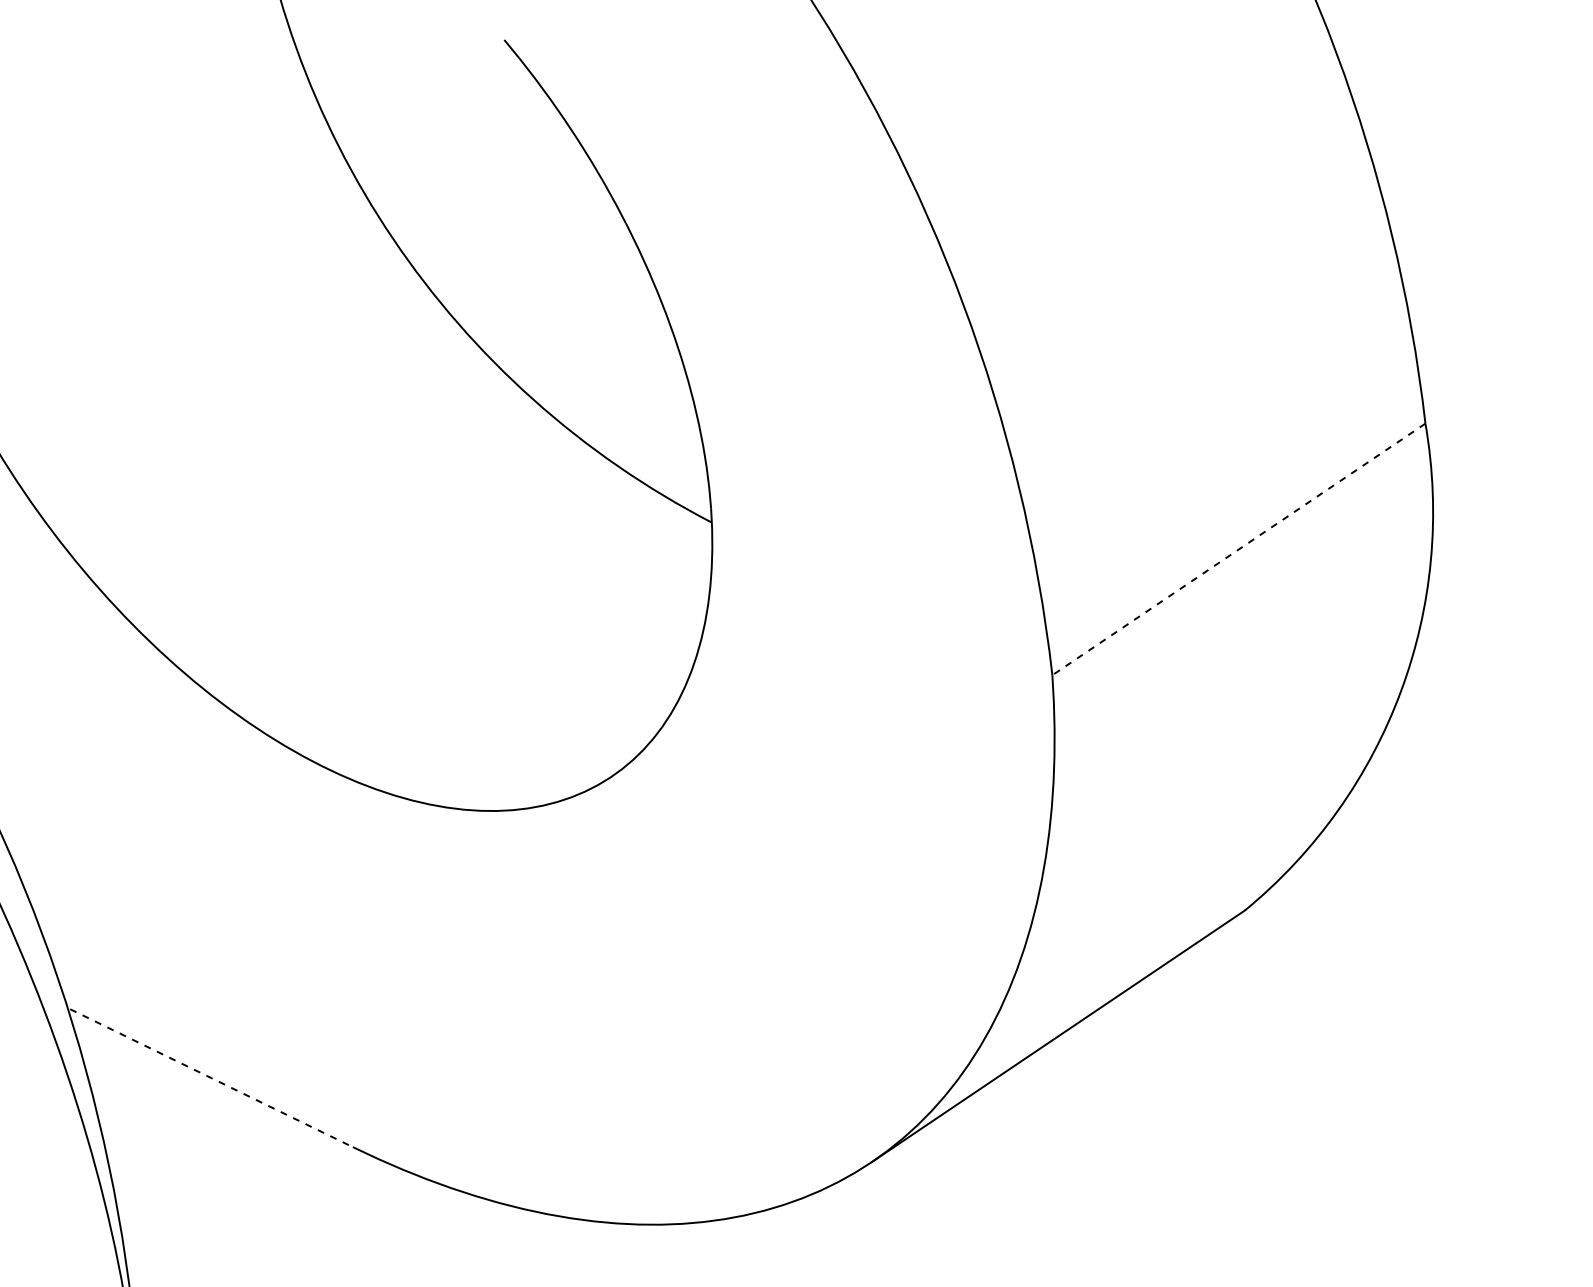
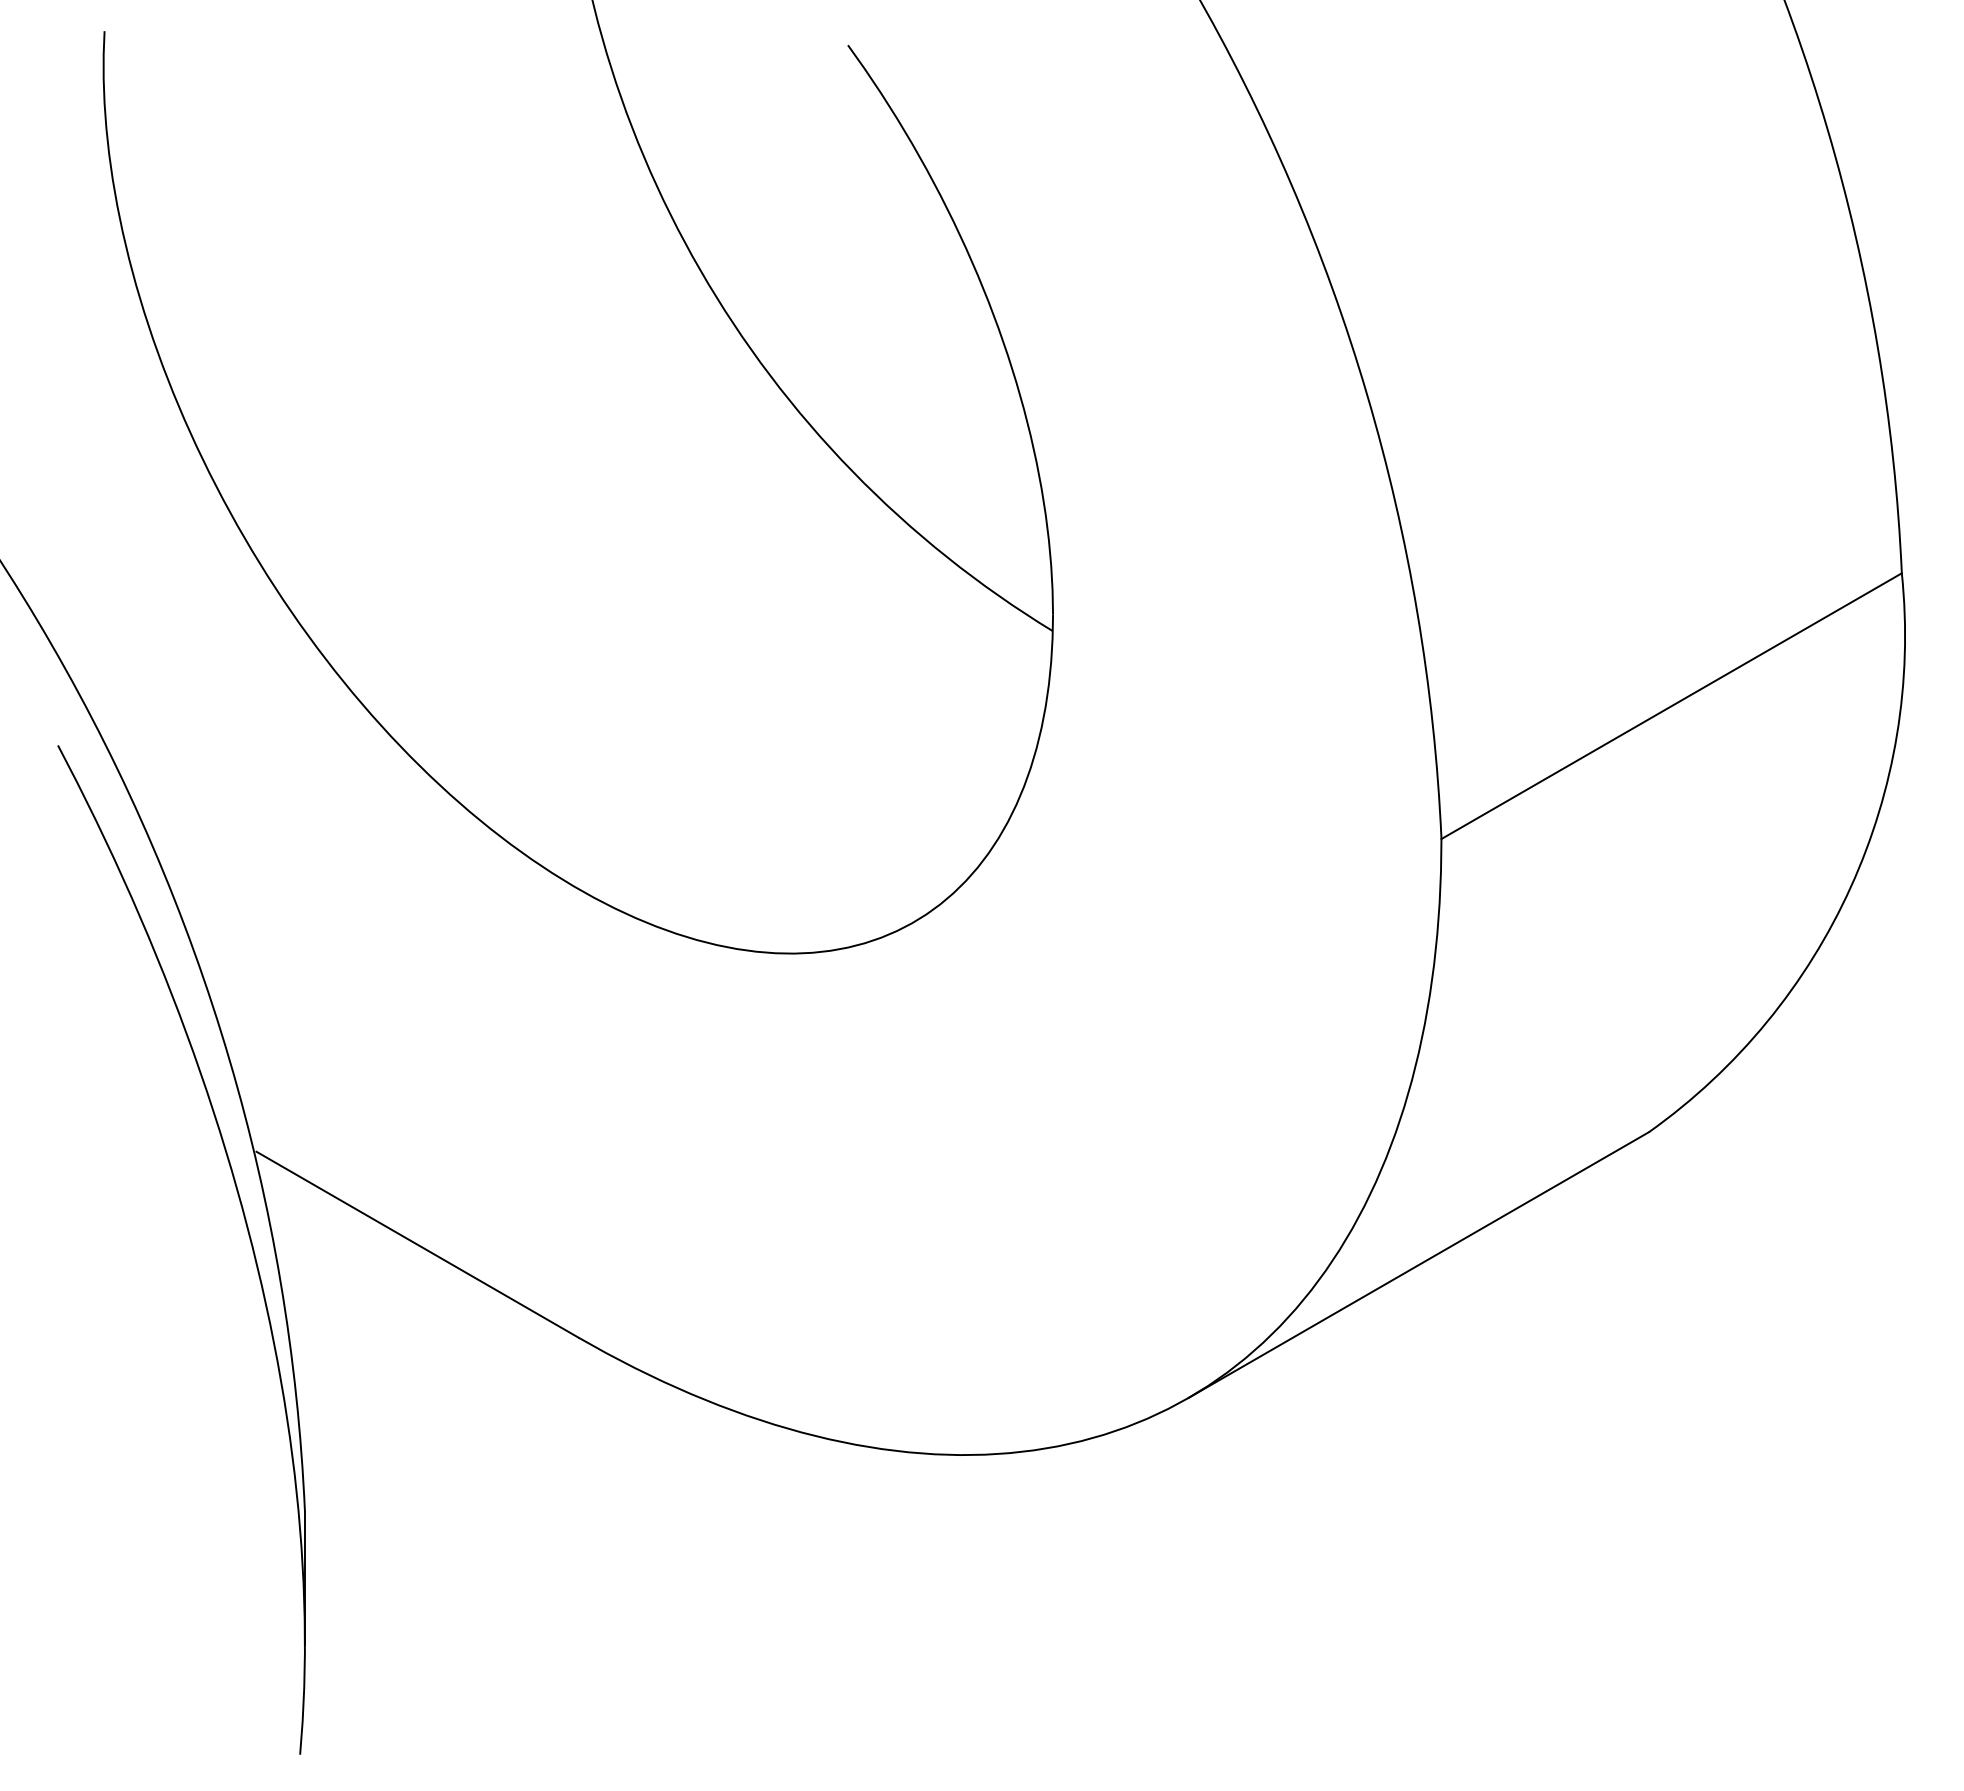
line: (1238, 549) -> (1671, 706), dashed -> solid
line: (211, 1078) -> (417, 1244), dashed -> solid

